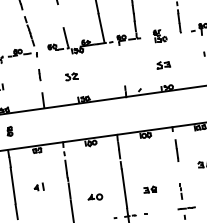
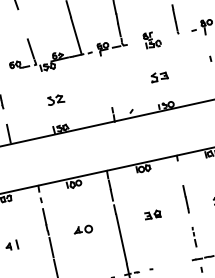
part: (71, 76) -> (55, 99), moved
line: (176, 150) -> (185, 199), moved
part: (150, 189) -> (153, 214), moved
part: (95, 196) -> (83, 228), moved

